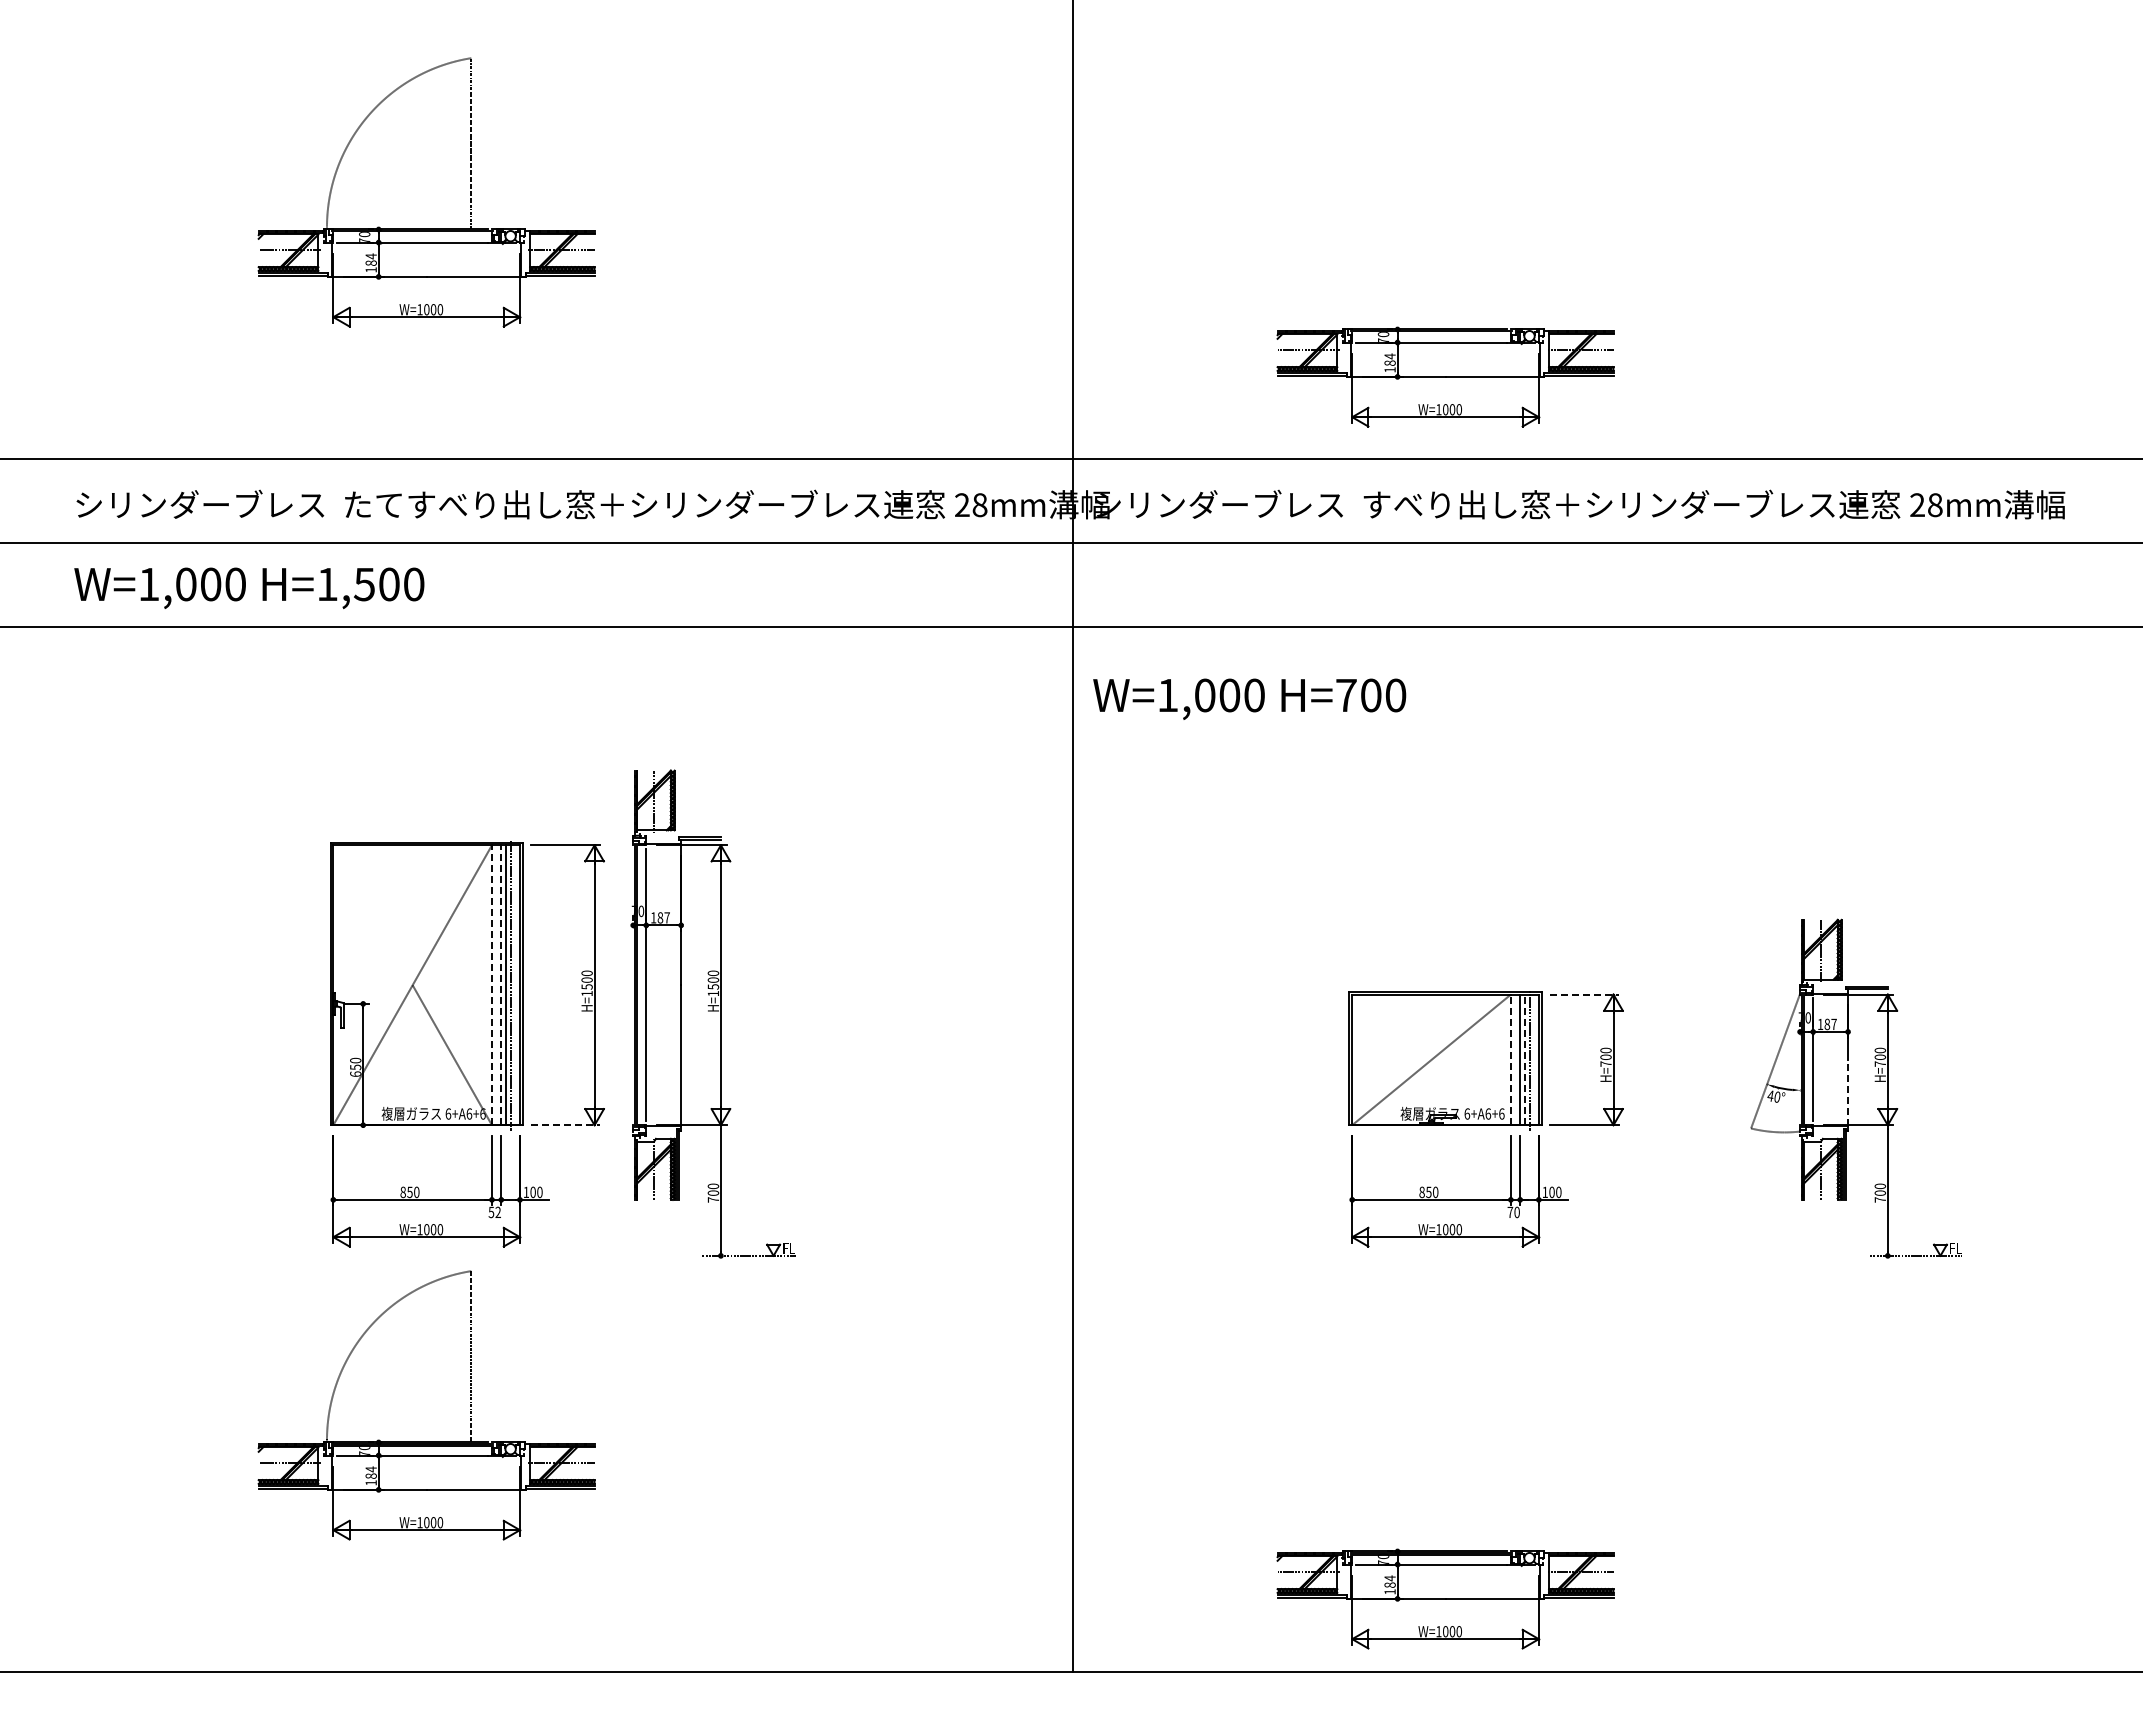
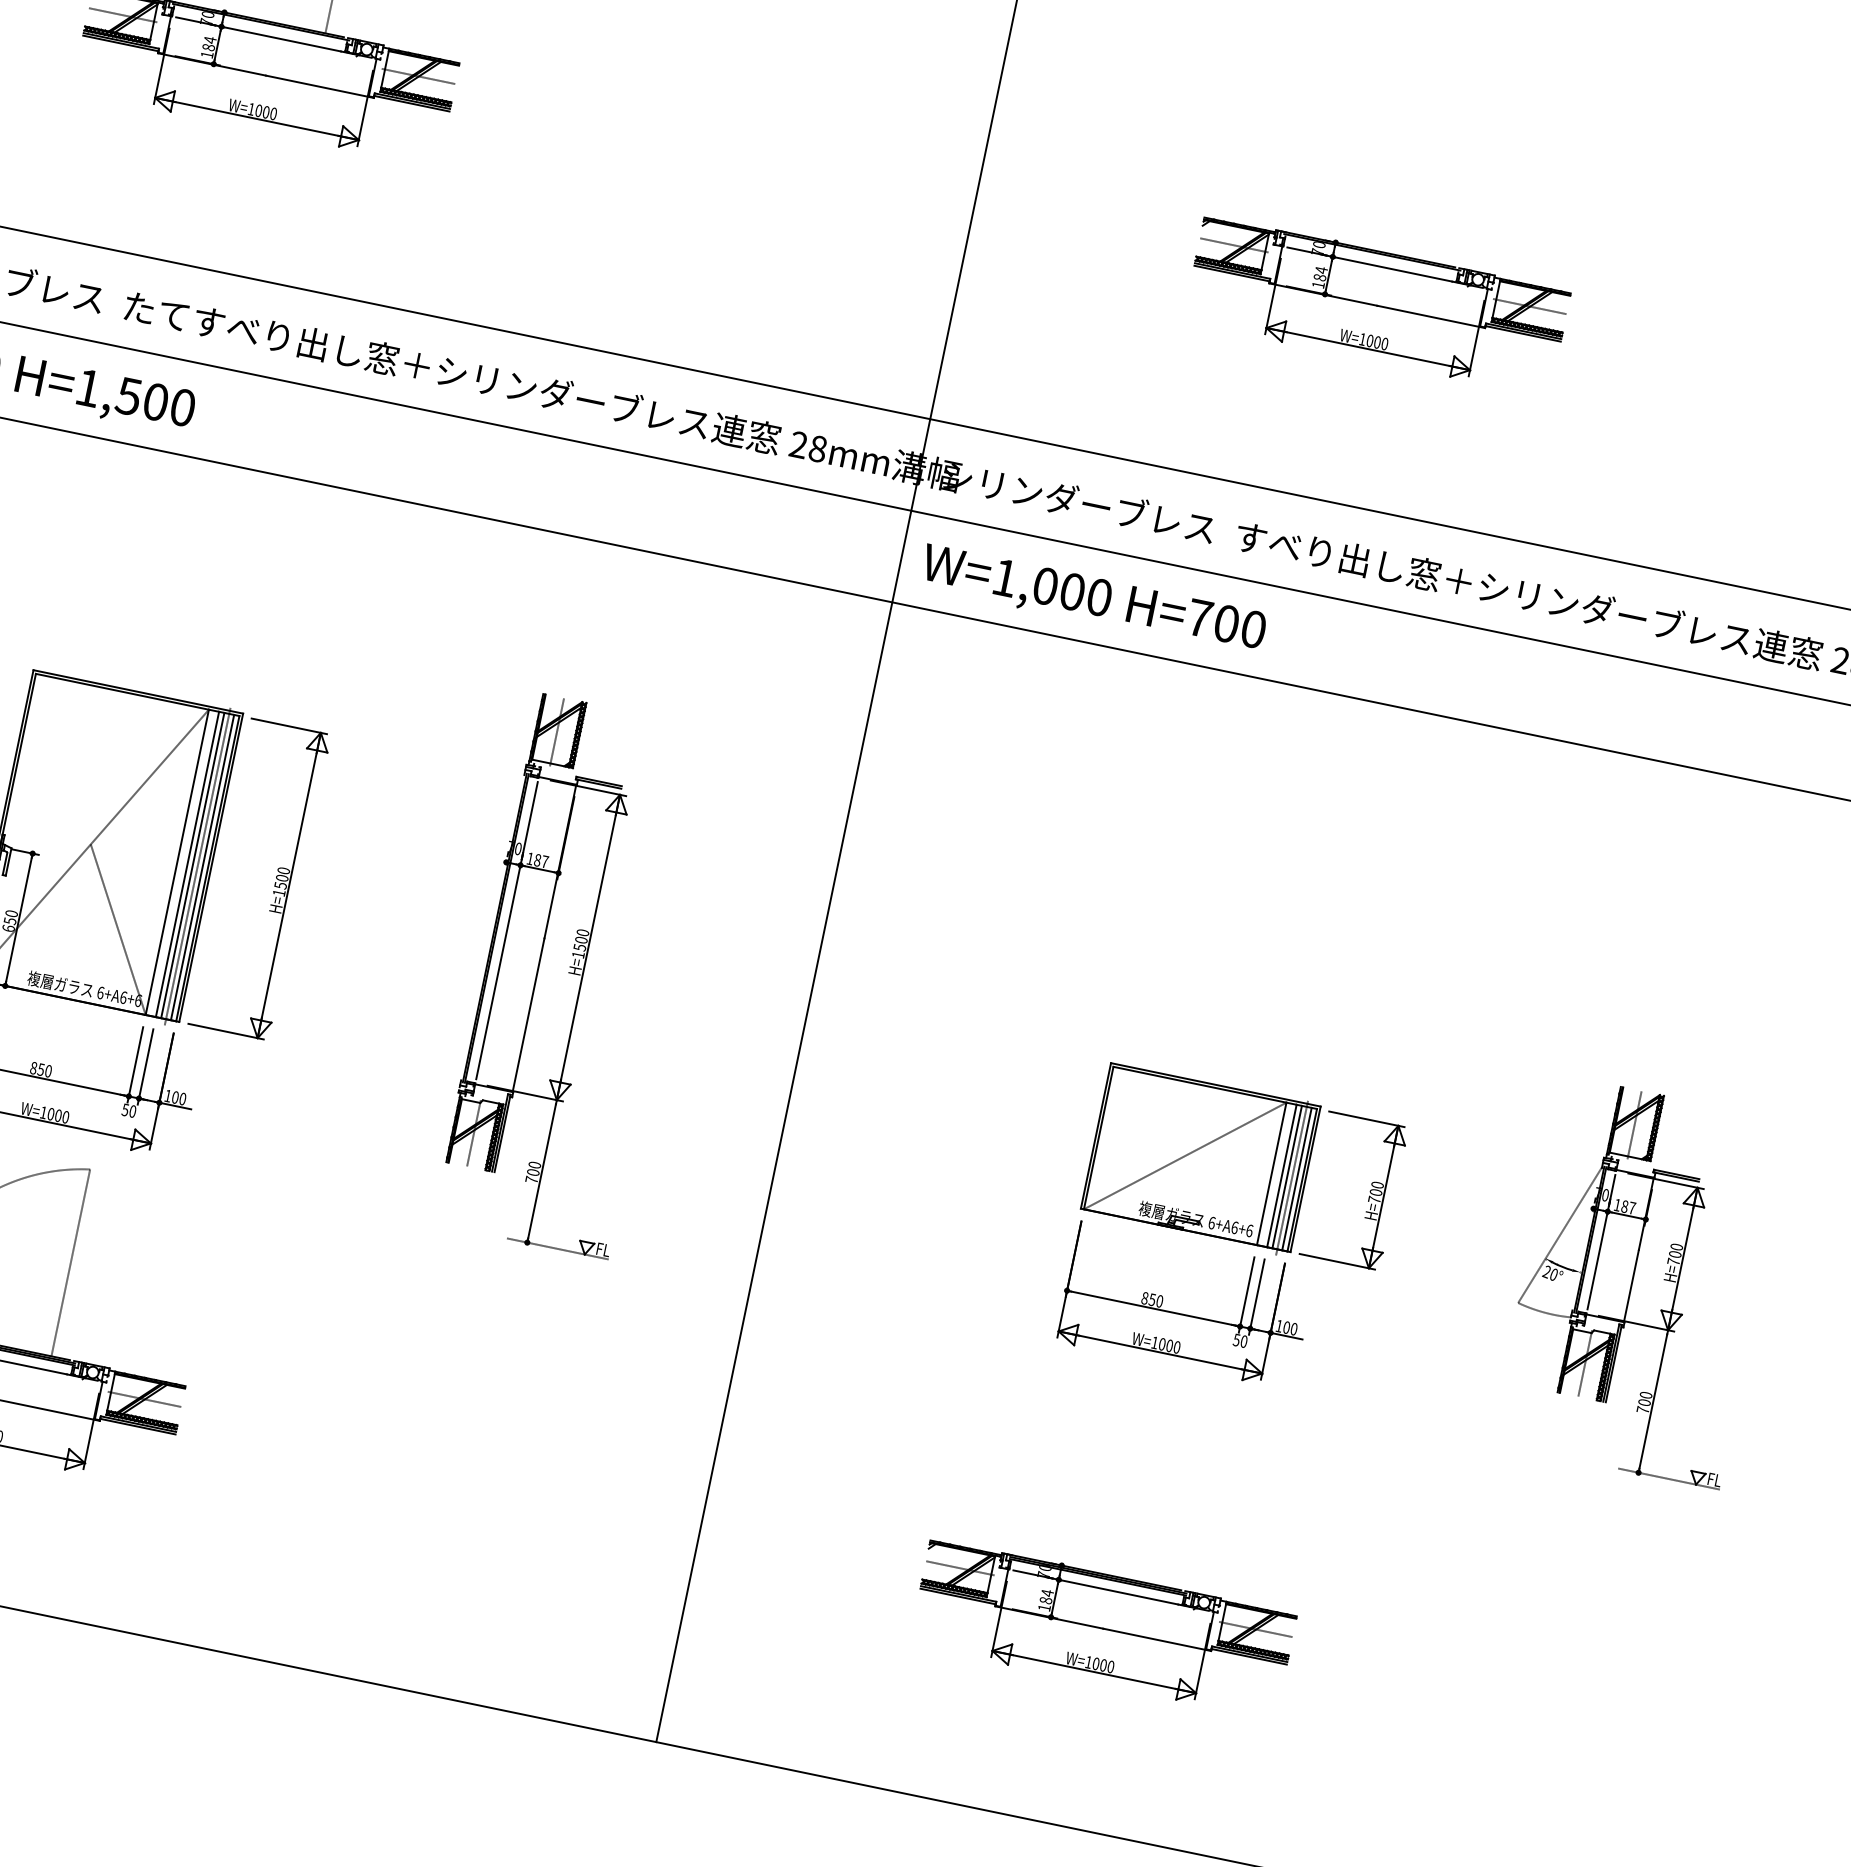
part: (1445, 376) -> (1377, 304), moved
text: (1249, 698) -> (1093, 599), moved
line: (491, 985) -> (176, 862), dashed -> solid
line: (501, 985) -> (187, 864), dashed -> solid
line: (515, 985) -> (202, 867), added
line: (1584, 994) -> (1366, 1119), dashed -> solid
part: (712, 1013) -> (572, 976), moved
line: (1510, 1059) -> (1271, 1173), dashed -> solid
line: (1525, 1059) -> (1287, 1176), dashed -> solid
line: (1534, 1059) -> (1297, 1178), added
line: (1847, 1092) -> (1631, 1285), dashed -> solid
text: (1770, 1095) -> (1546, 1271), 40° -> 20°
line: (565, 1125) -> (225, 1031), dashed -> solid
text: (497, 1212) -> (132, 1111), 52 -> 50
text: (1510, 1212) -> (1236, 1340), 70 -> 50
part: (1445, 1598) -> (1103, 1627), moved

